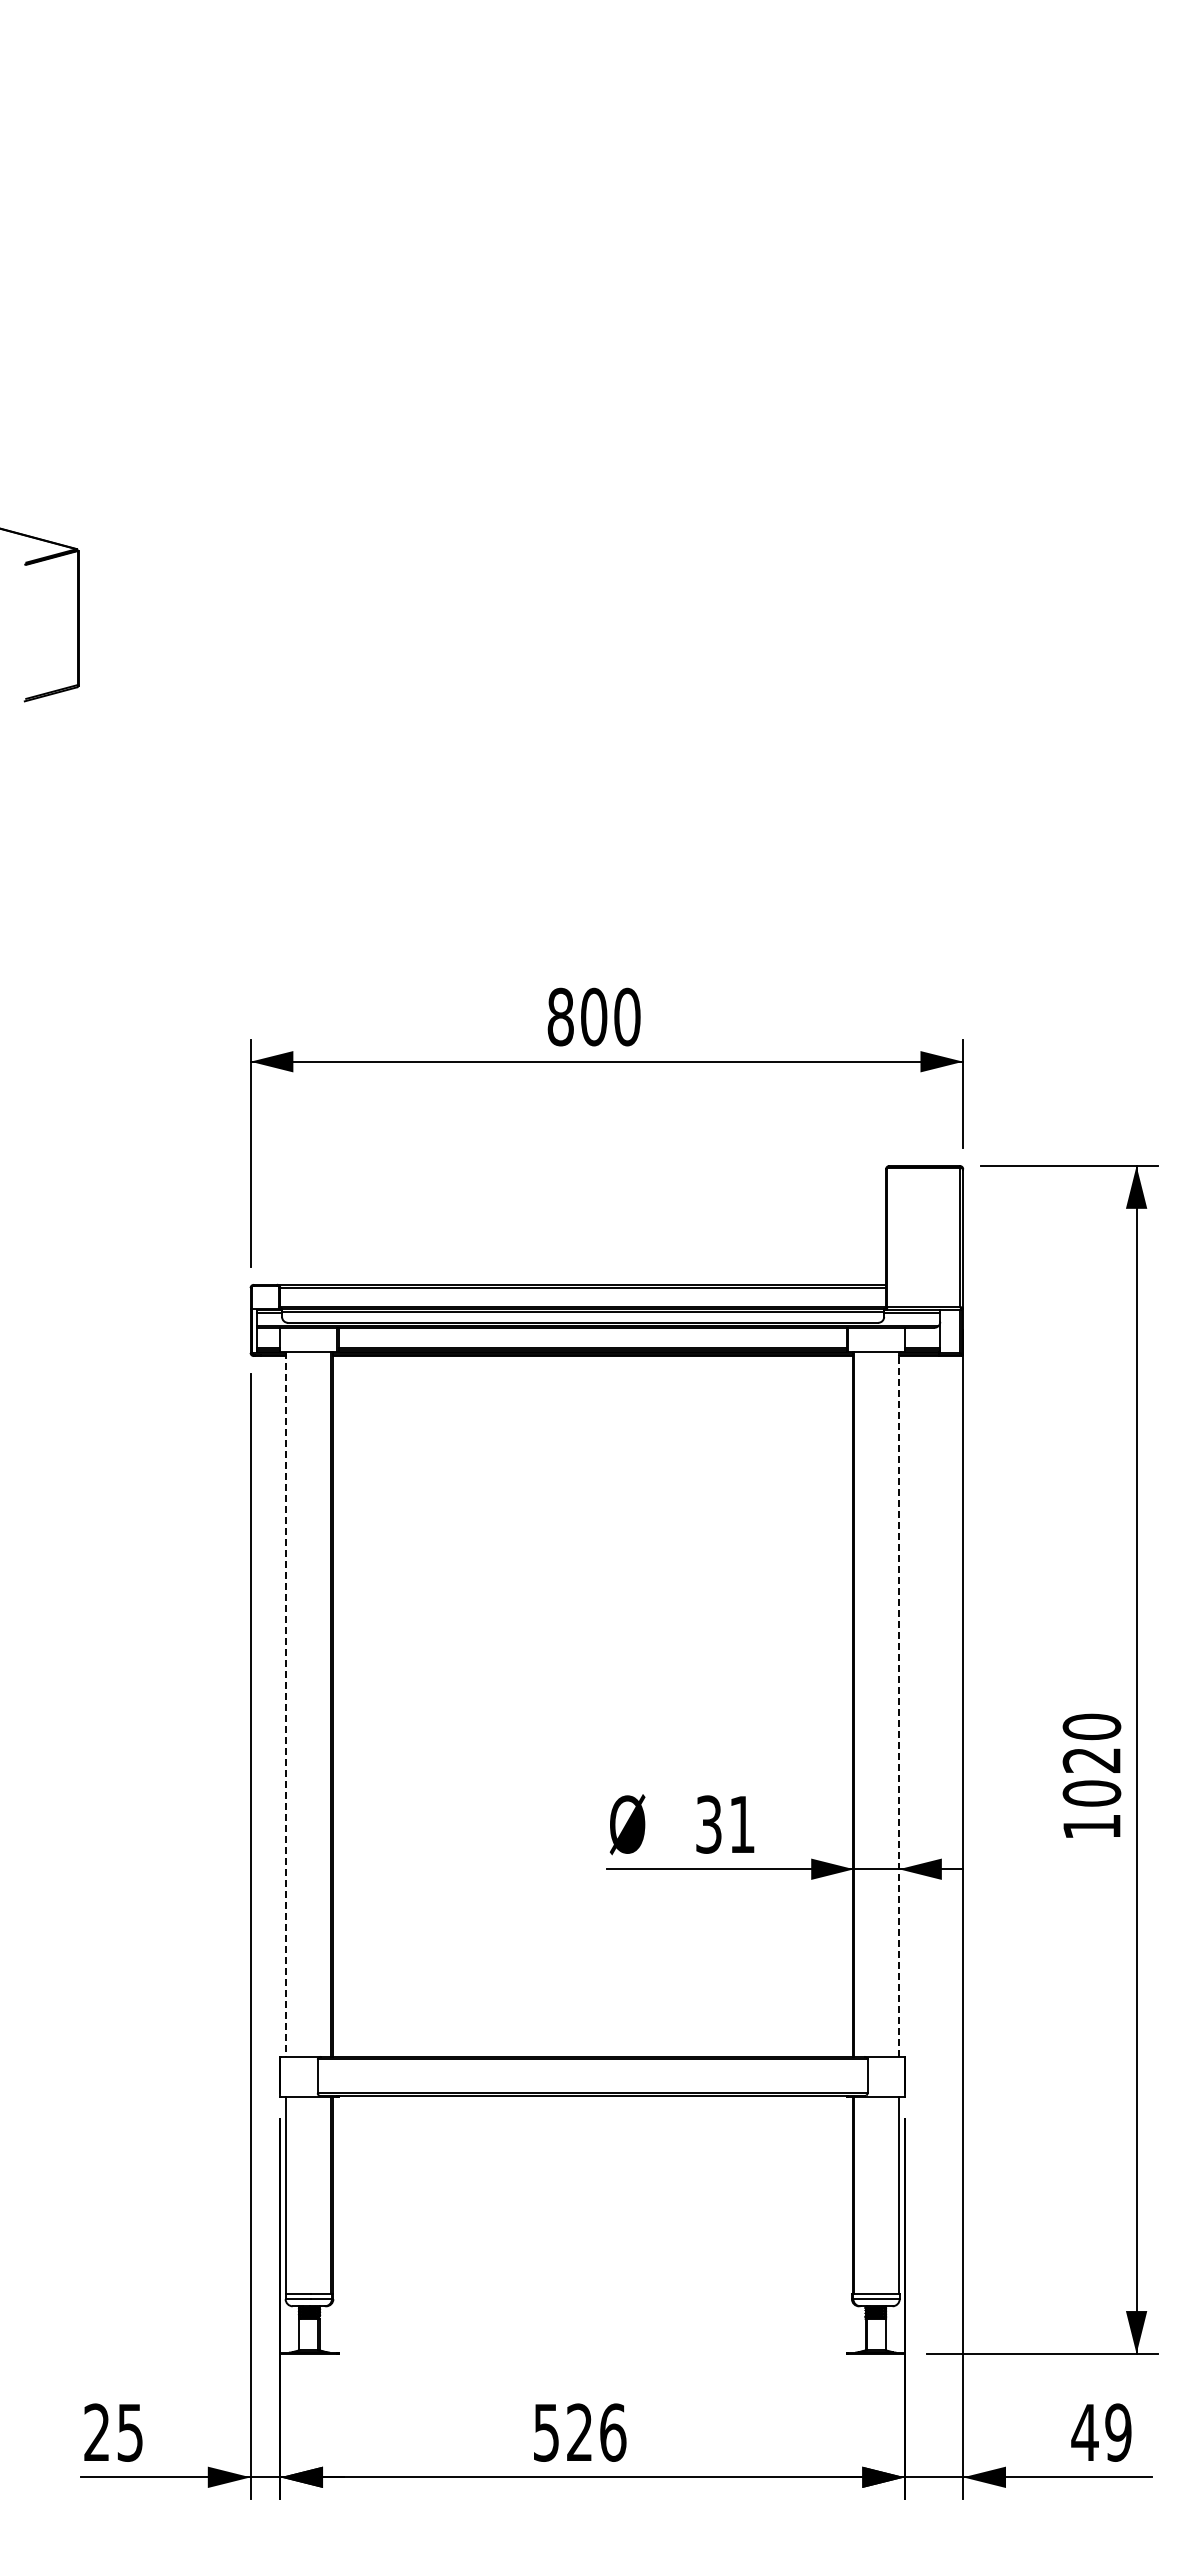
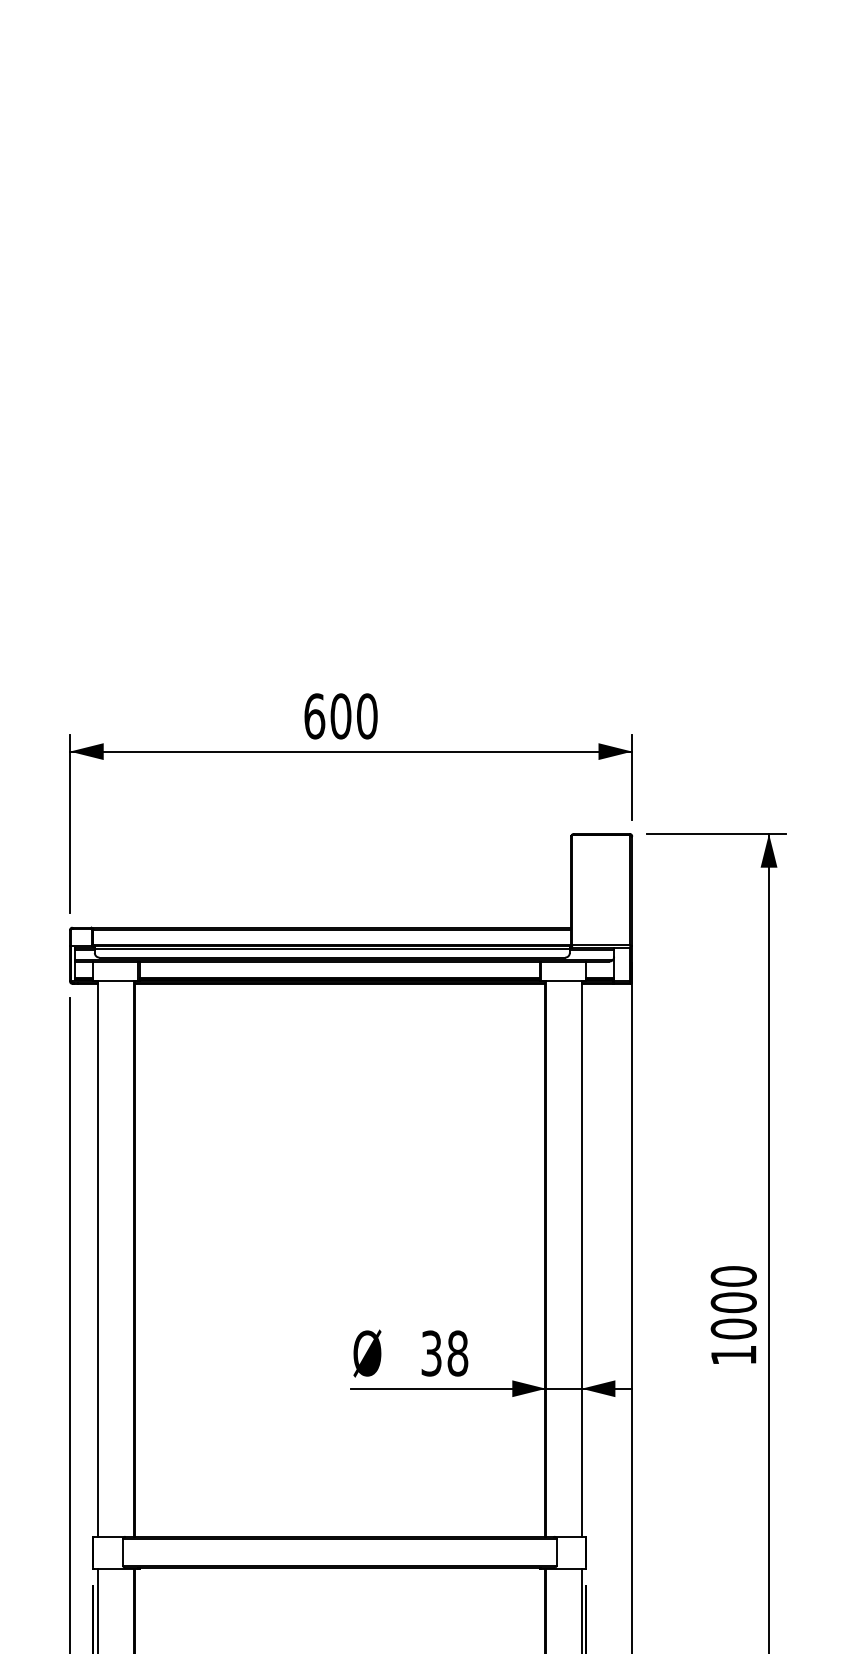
text: (560, 1016) -> (314, 715), 800 -> 600
line: (286, 1704) -> (98, 1258), dashed -> solid
line: (899, 1704) -> (581, 1258), dashed -> solid
text: (1091, 1760) -> (733, 1302), 1020 -> 1000
text: (742, 1824) -> (458, 1353), 31 -> 38

